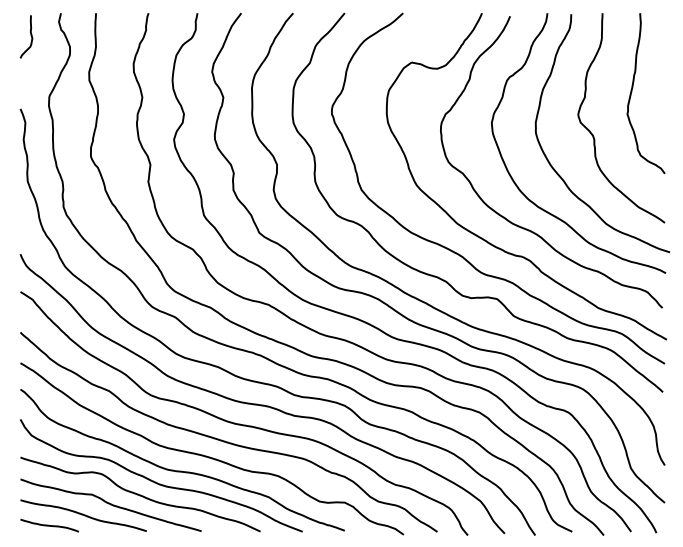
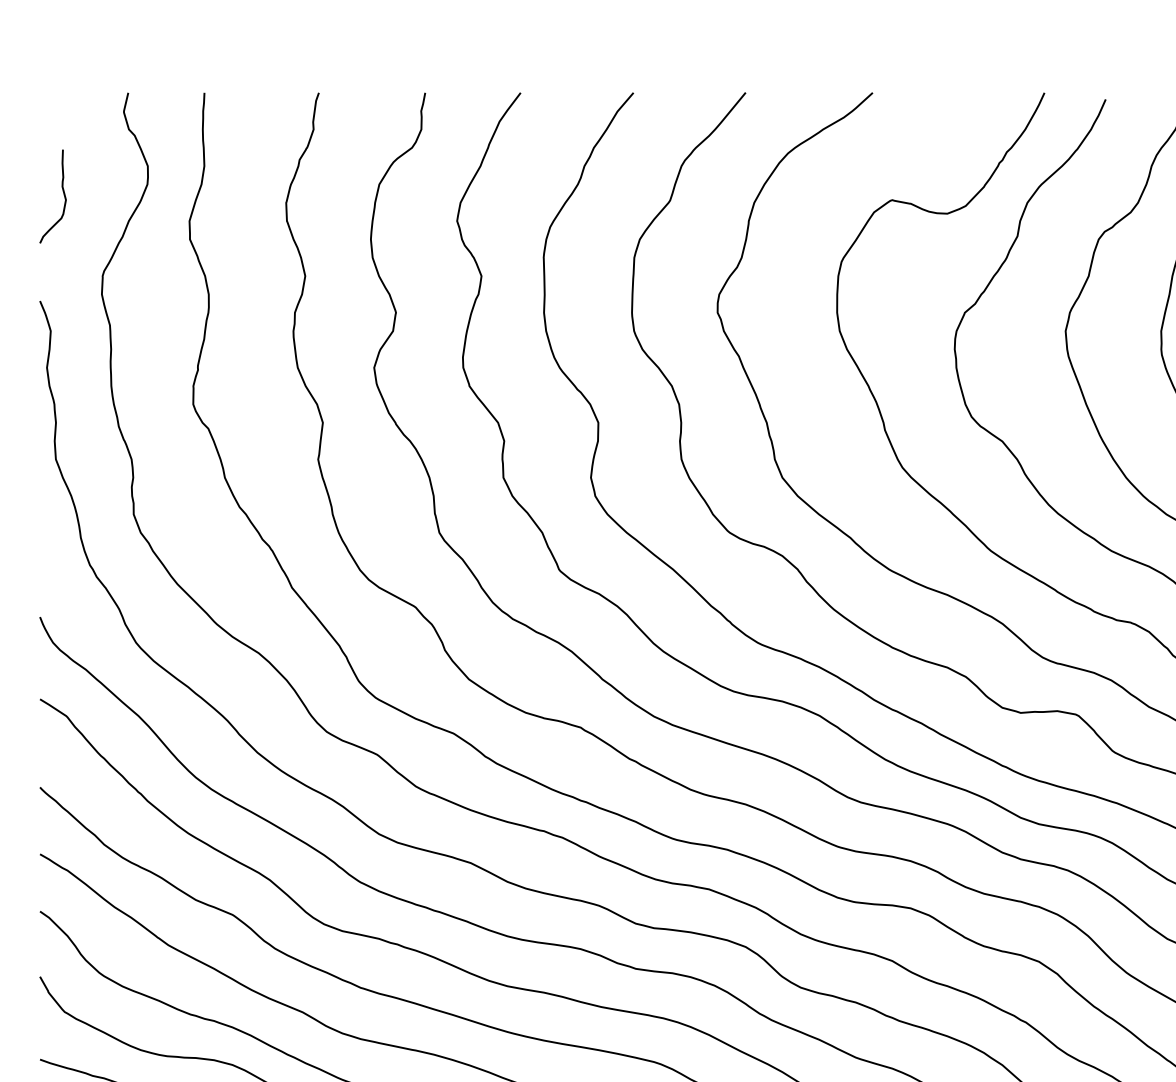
curve: (30, 35) -> (61, 193), moved

